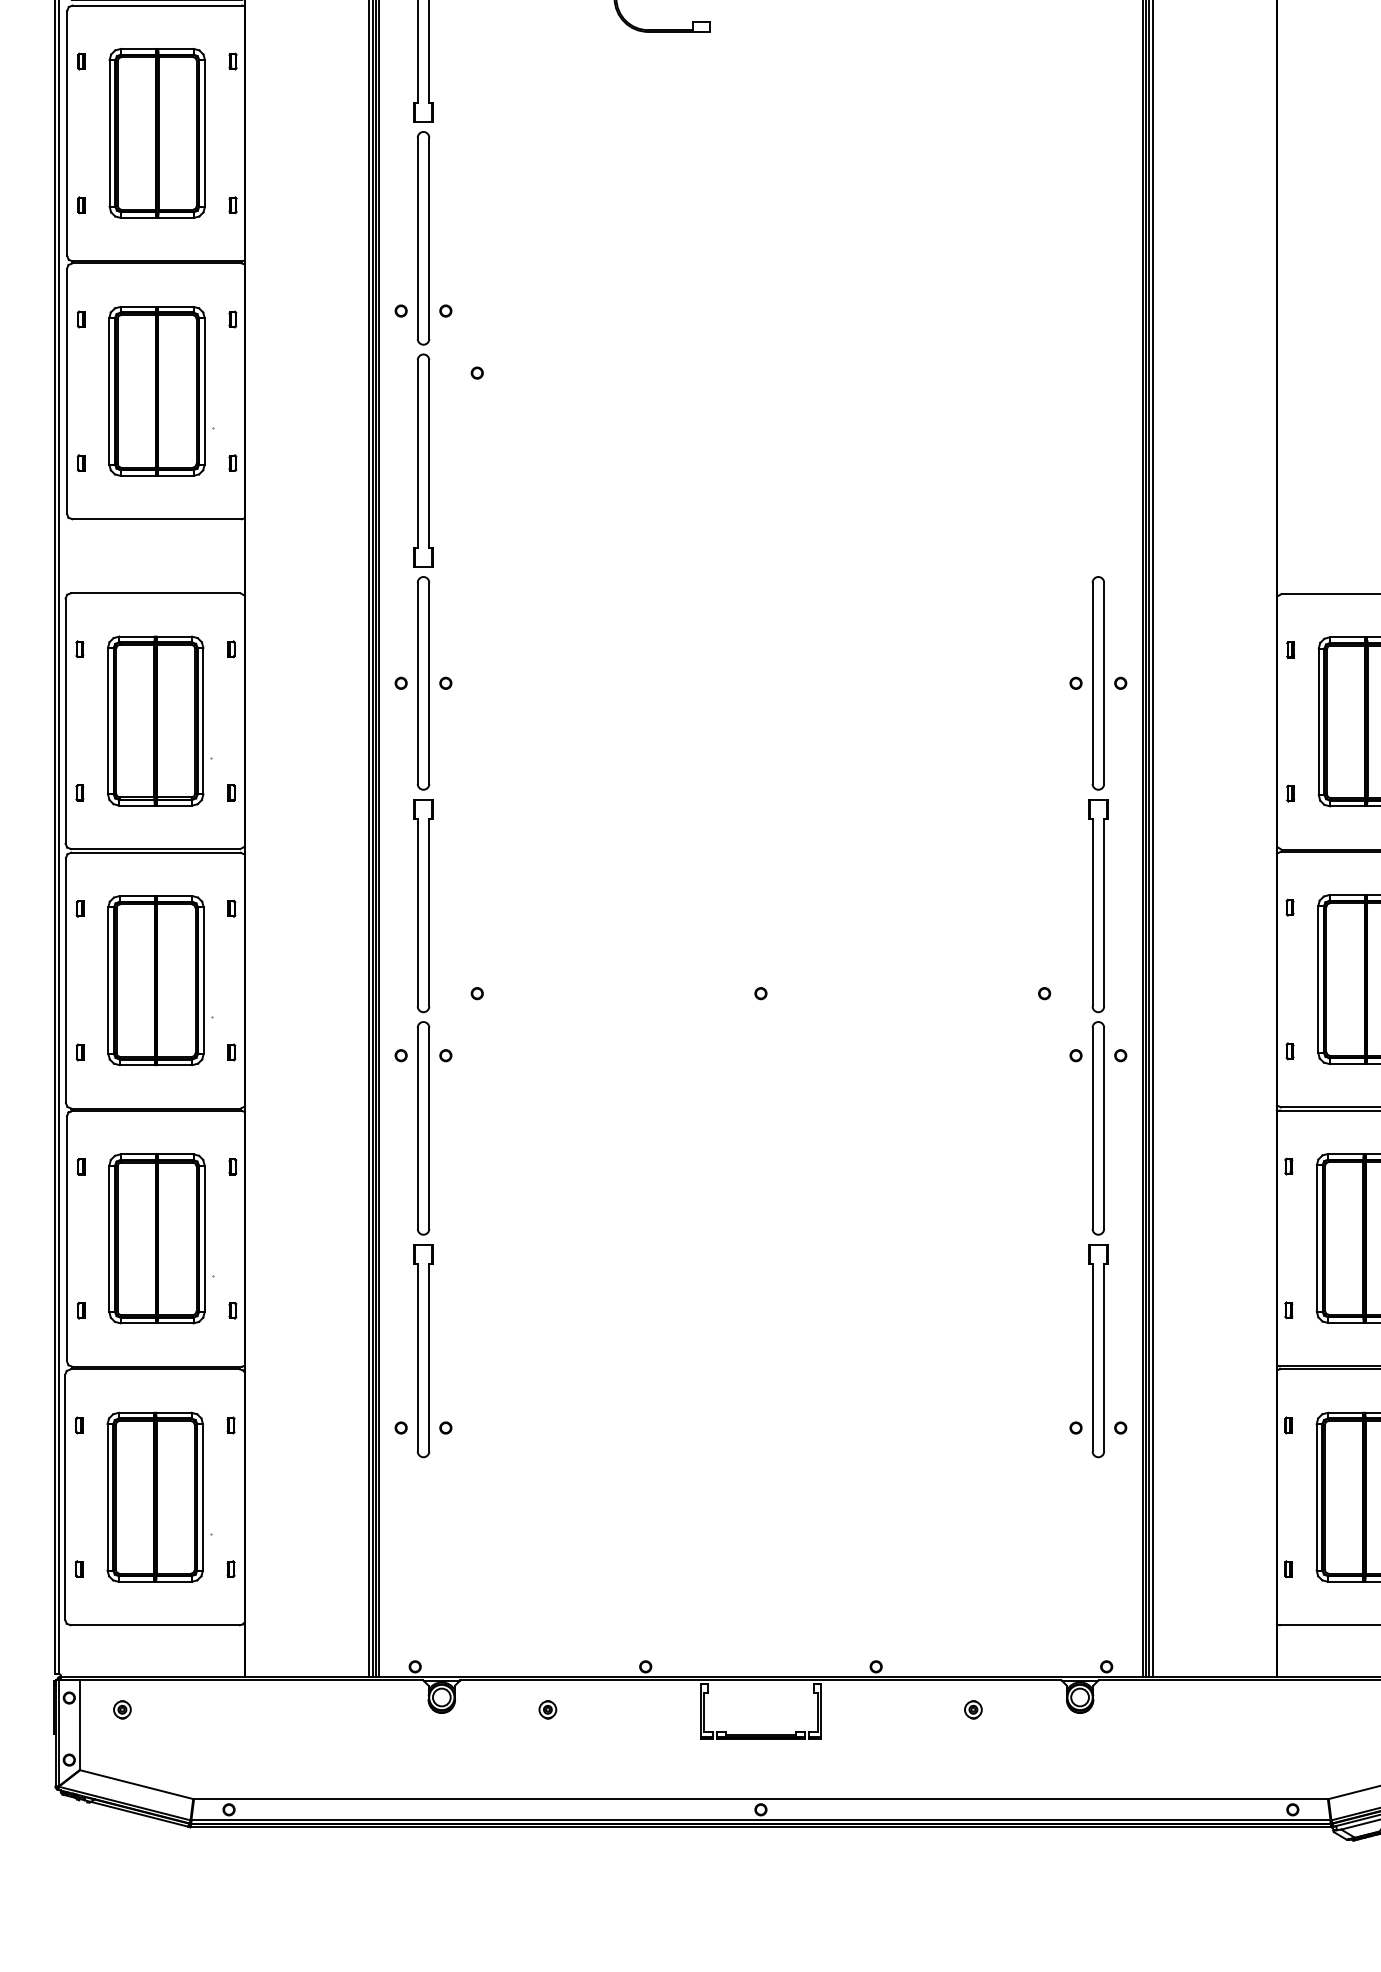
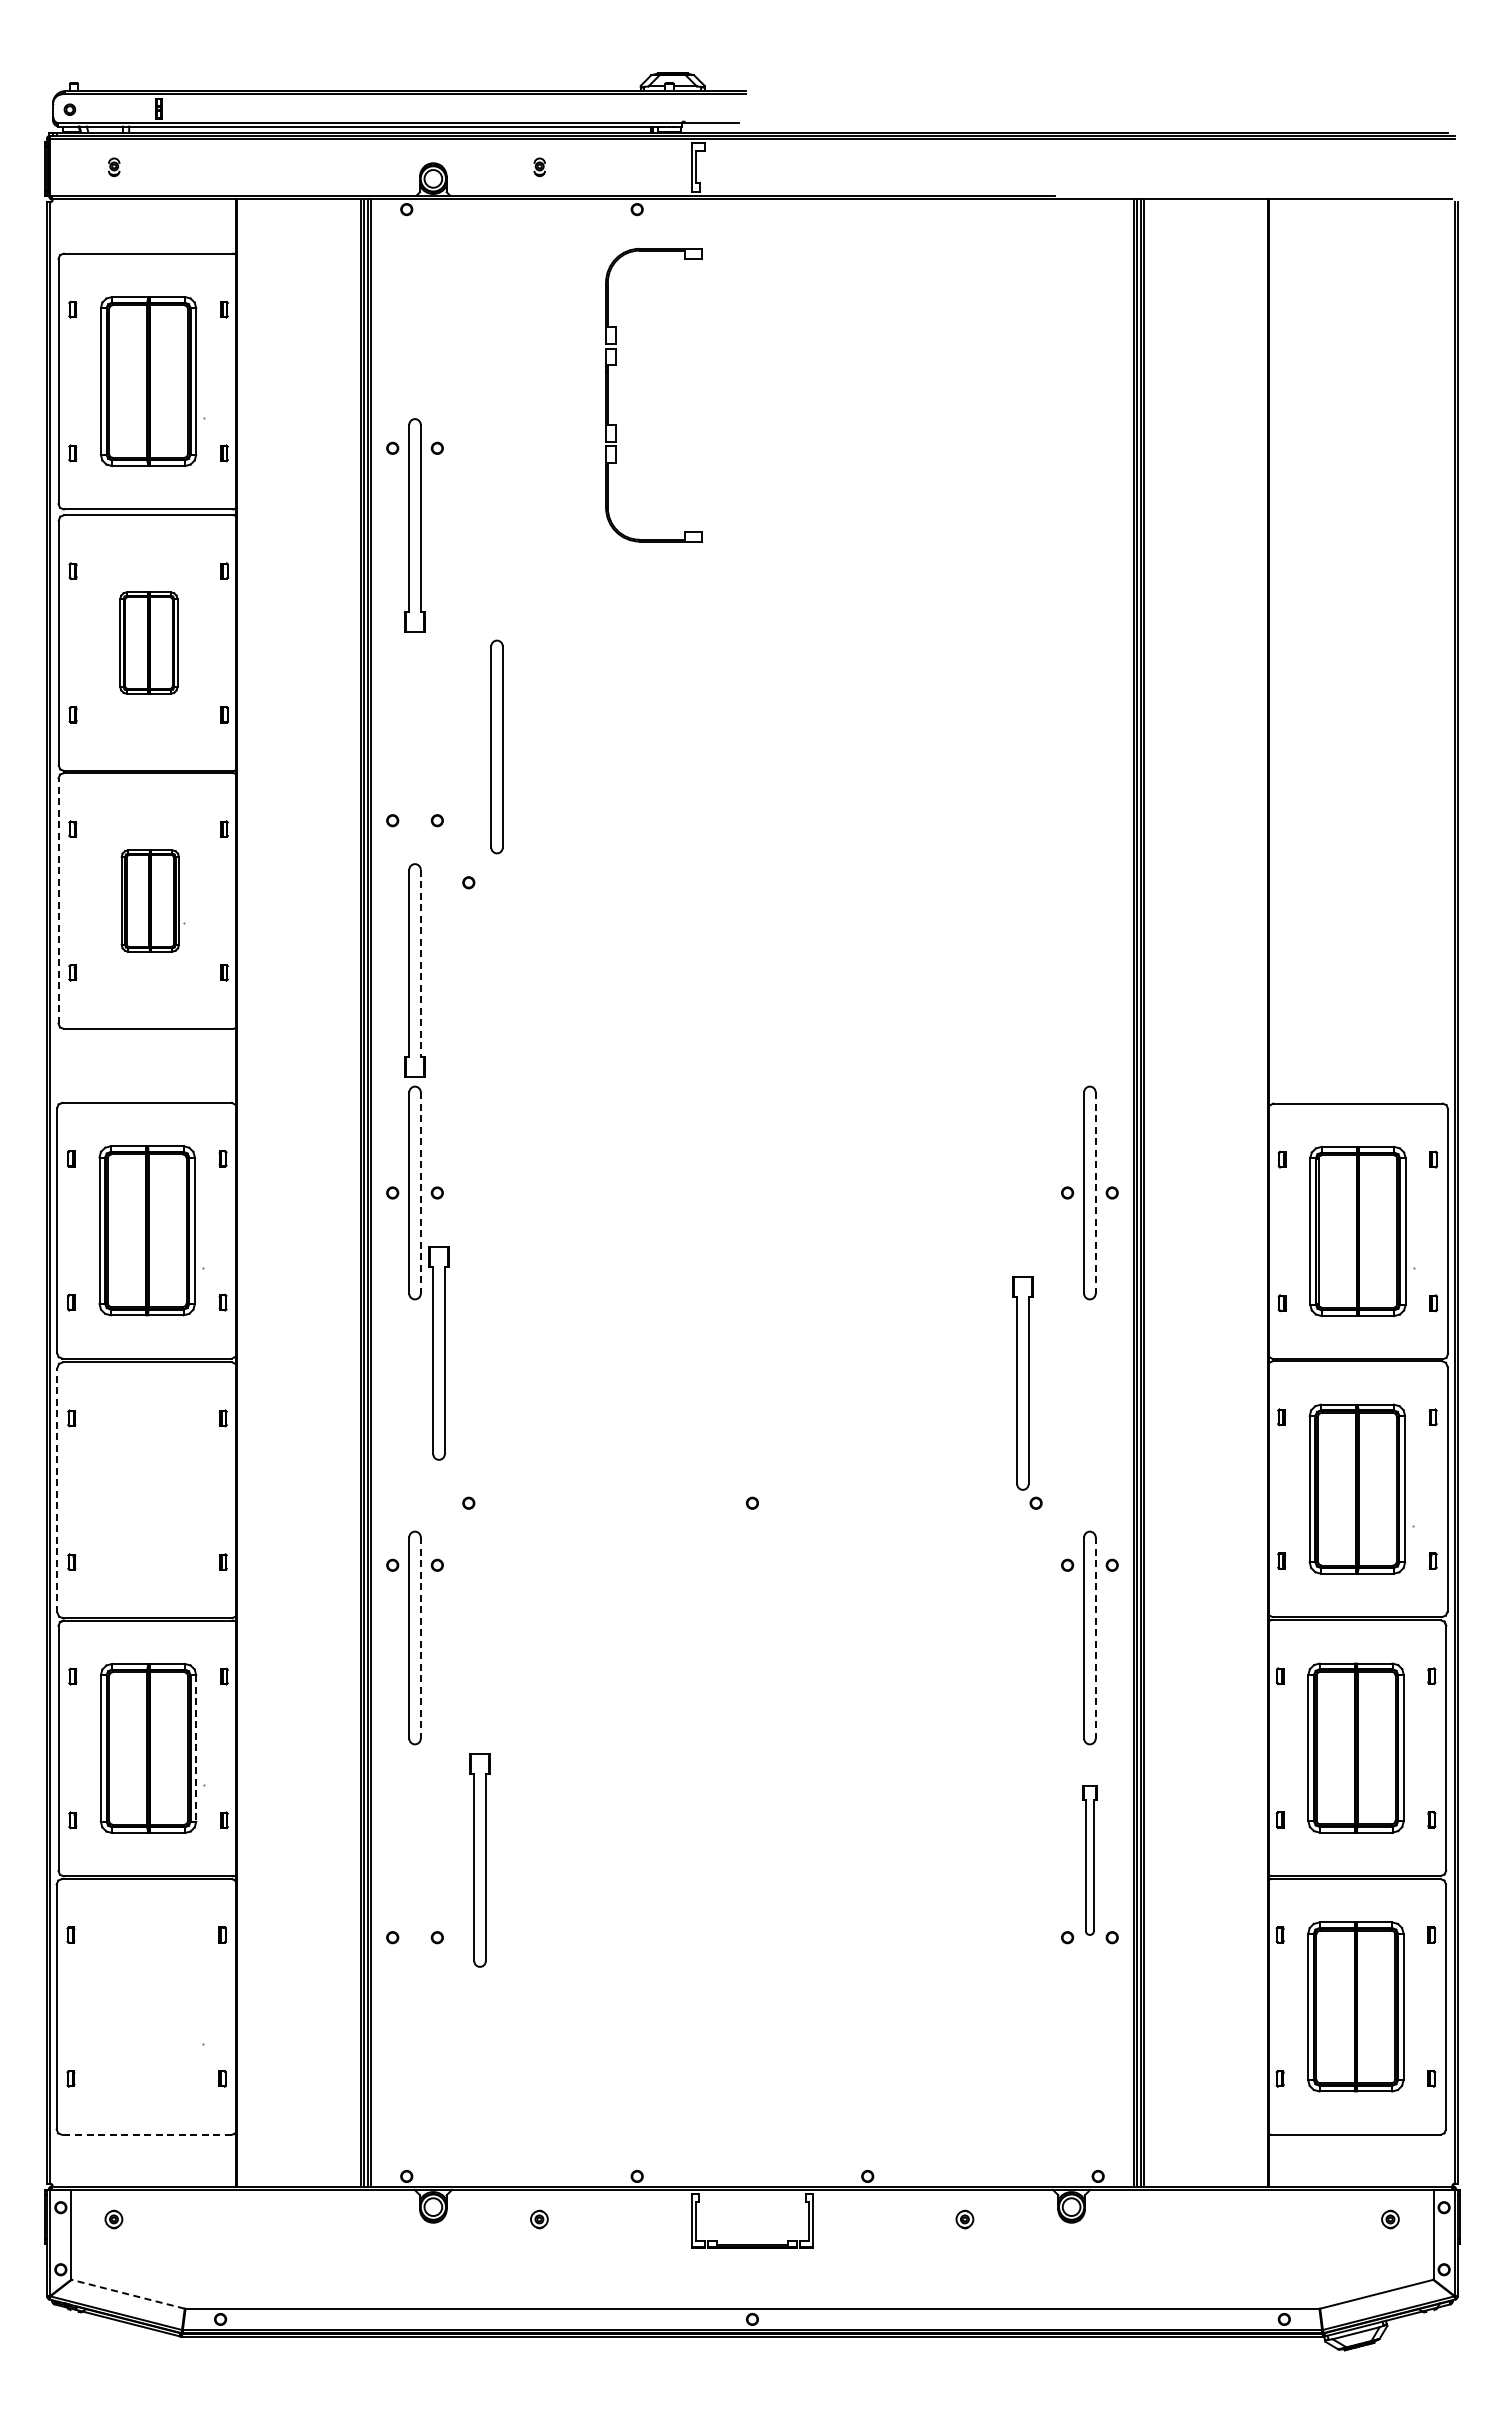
part: (156, 132) -> (148, 642), size x0.6
part: (422, 237) -> (496, 746), moved
part: (160, 390) -> (152, 900), size x0.6
line: (66, 391) -> (58, 901), solid -> dashed
line: (428, 453) -> (420, 963), solid -> dashed
line: (428, 683) -> (420, 1193), solid -> dashed
line: (1103, 683) -> (1095, 1193), solid -> dashed
part: (422, 905) -> (438, 1353), moved
part: (1097, 905) -> (1022, 1383), moved
part: (159, 979) -> (151, 1489), removed
line: (65, 980) -> (57, 1490), solid -> dashed
line: (428, 1128) -> (420, 1638), solid -> dashed
line: (1103, 1128) -> (1095, 1638), solid -> dashed
line: (204, 1238) -> (196, 1748), solid -> dashed
part: (422, 1350) -> (479, 1860), moved
part: (1097, 1350) -> (1089, 1860), size x0.7
part: (154, 1496) -> (146, 2006), removed
line: (154, 1624) -> (146, 2134), solid -> dashed
line: (135, 1784) -> (127, 2294), solid -> dashed

